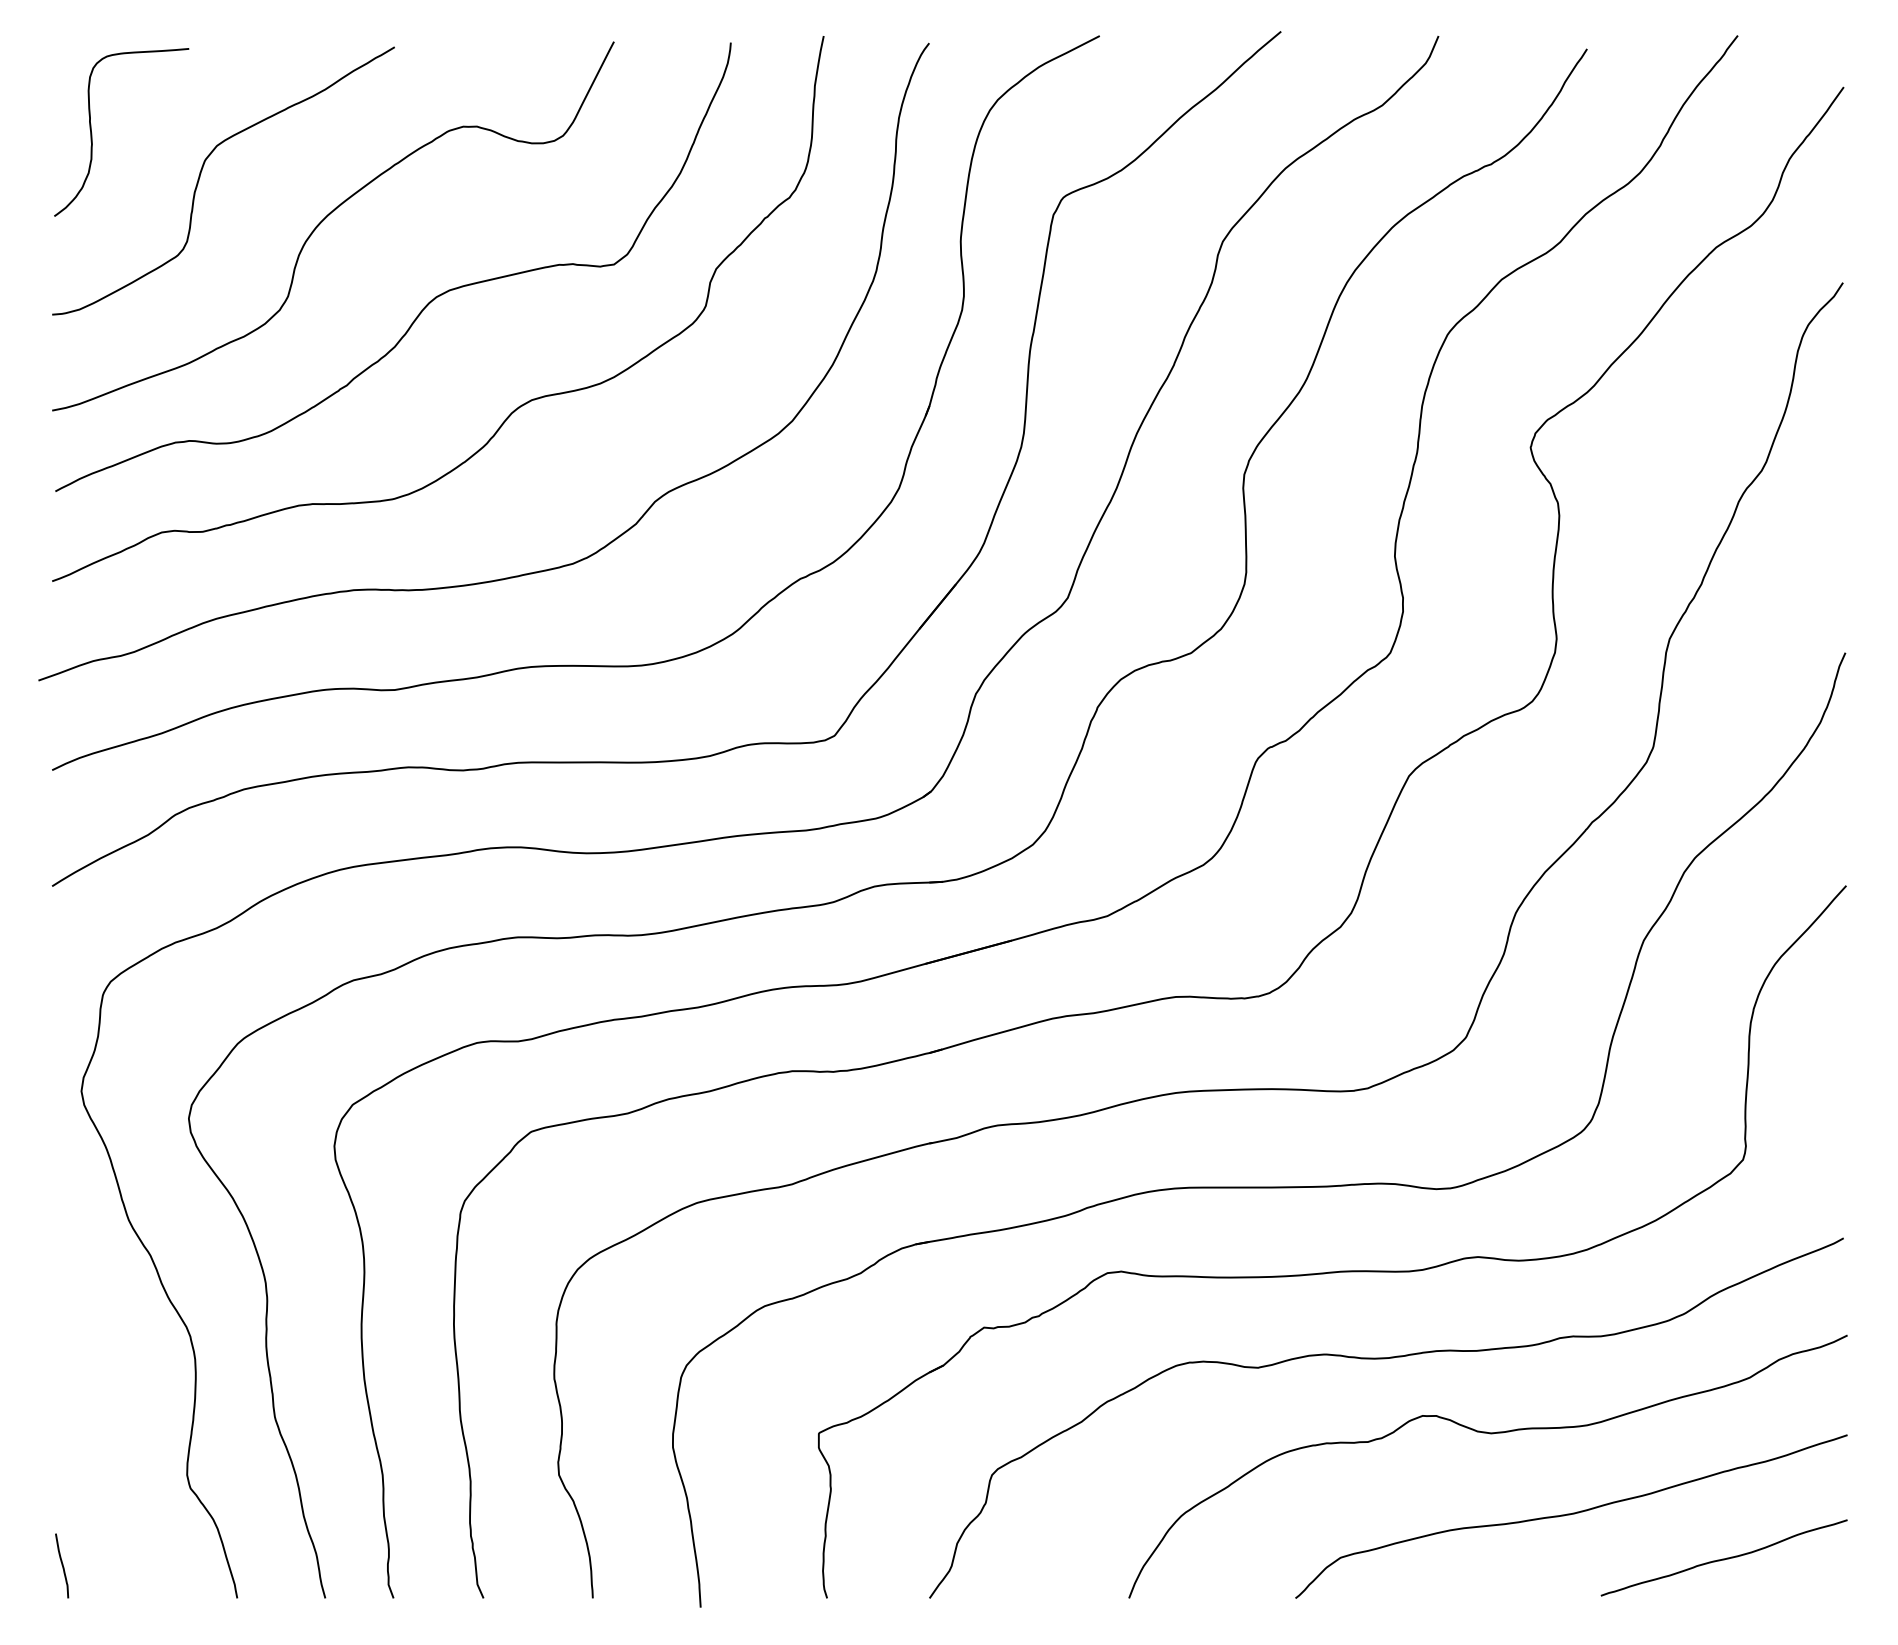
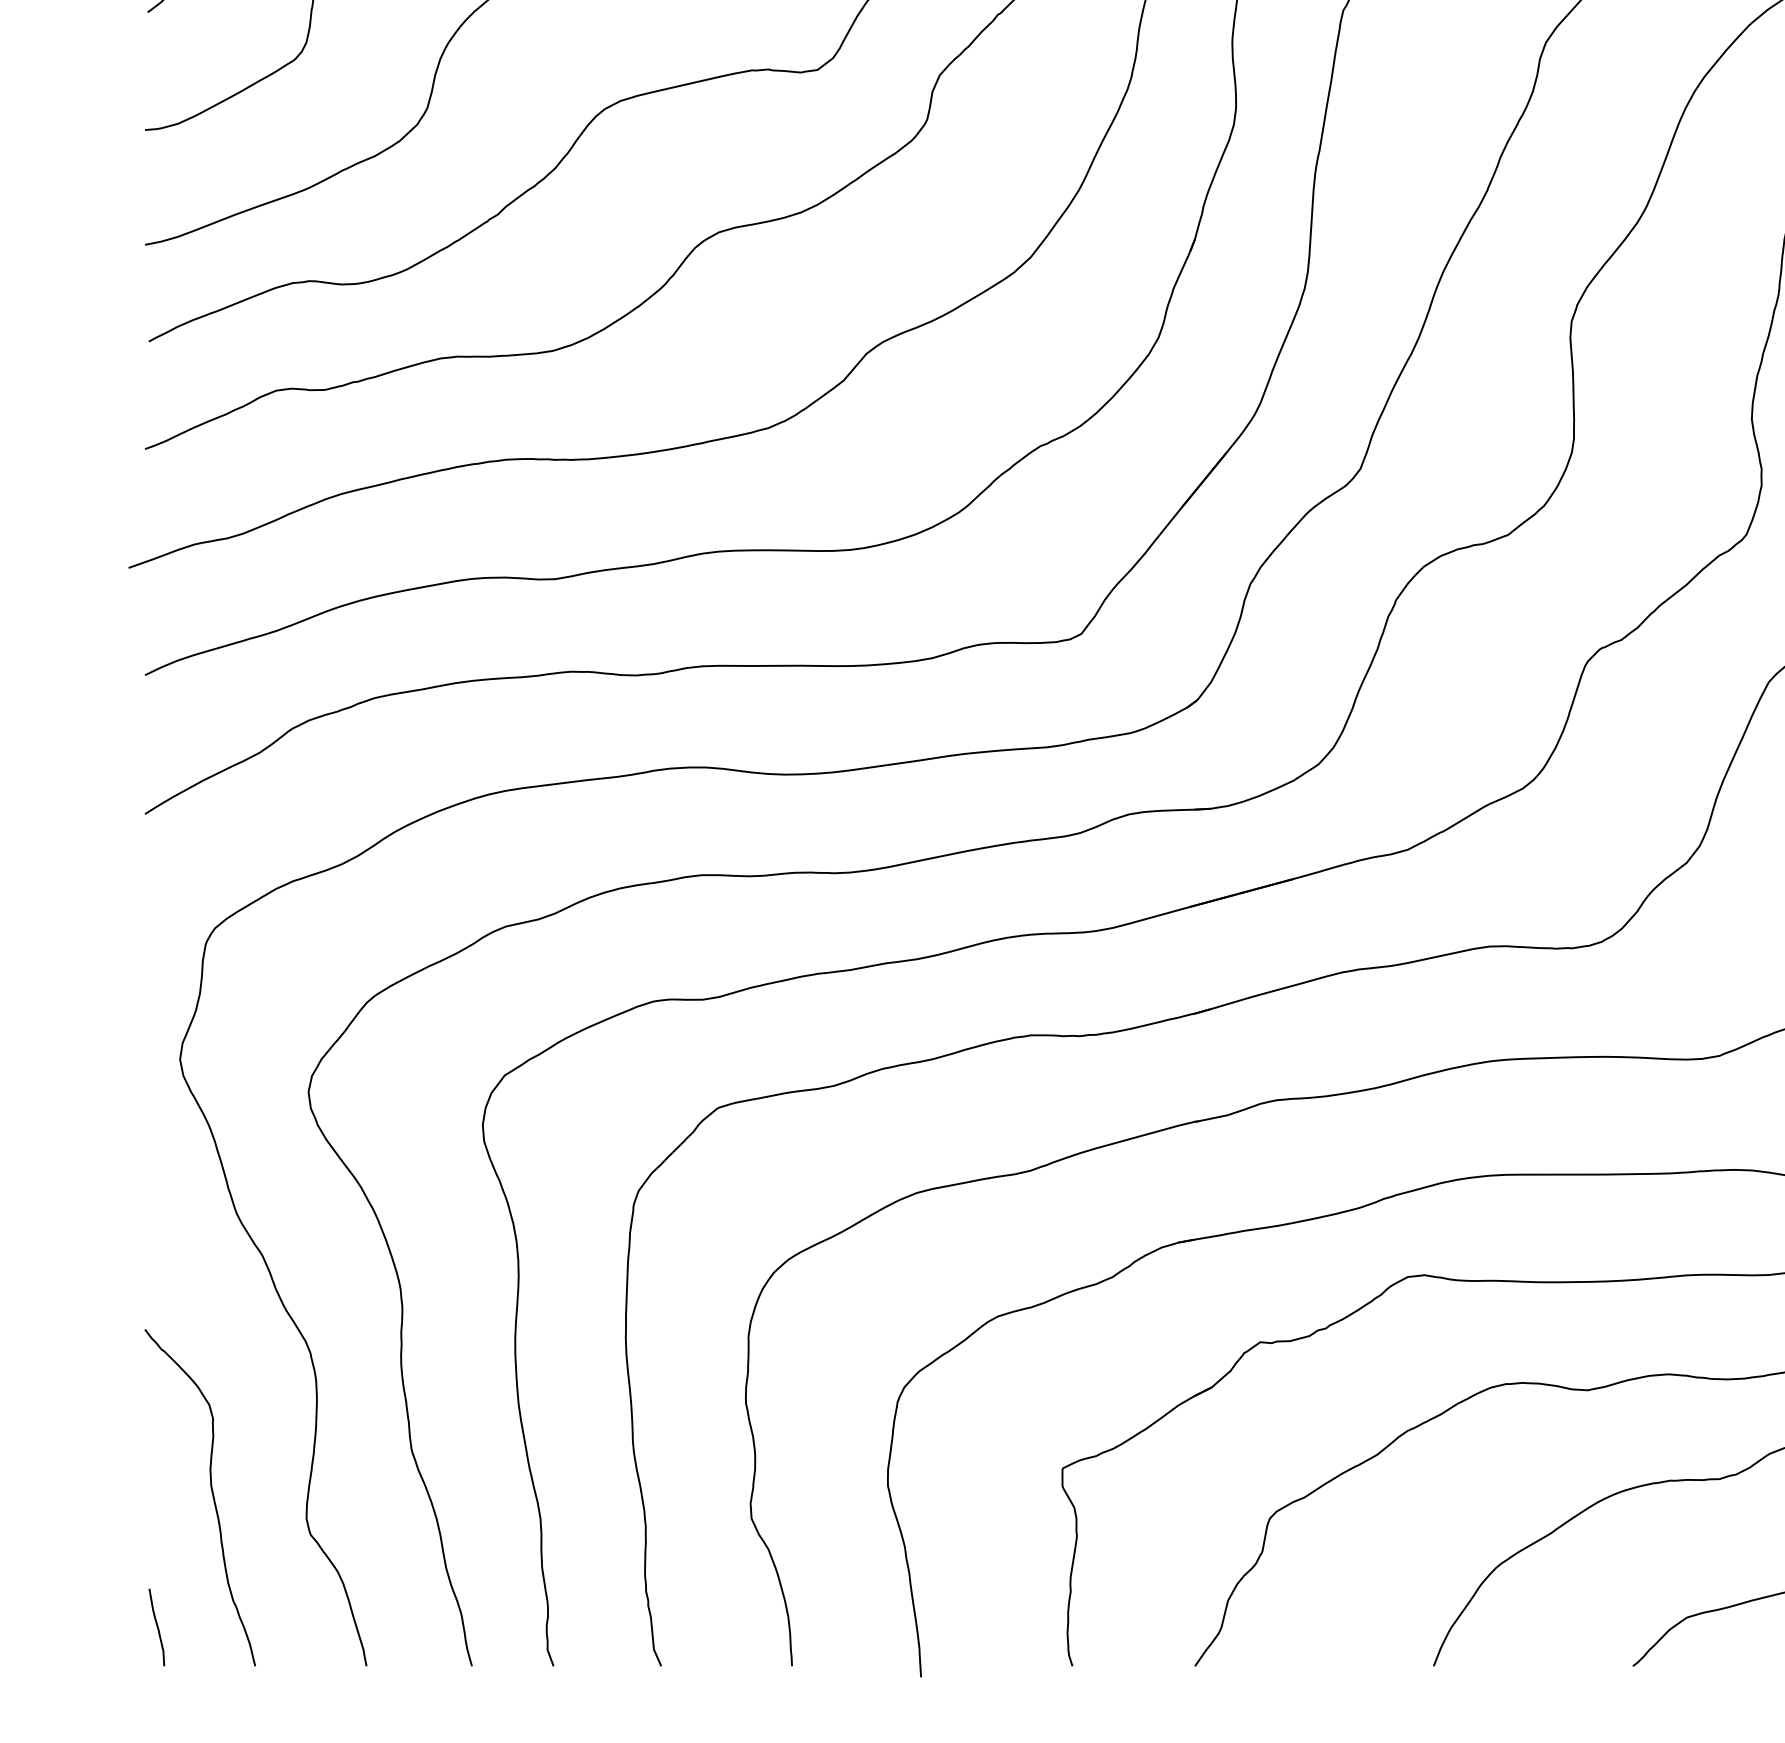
curve: (107, 1453) -> (211, 1492), added

